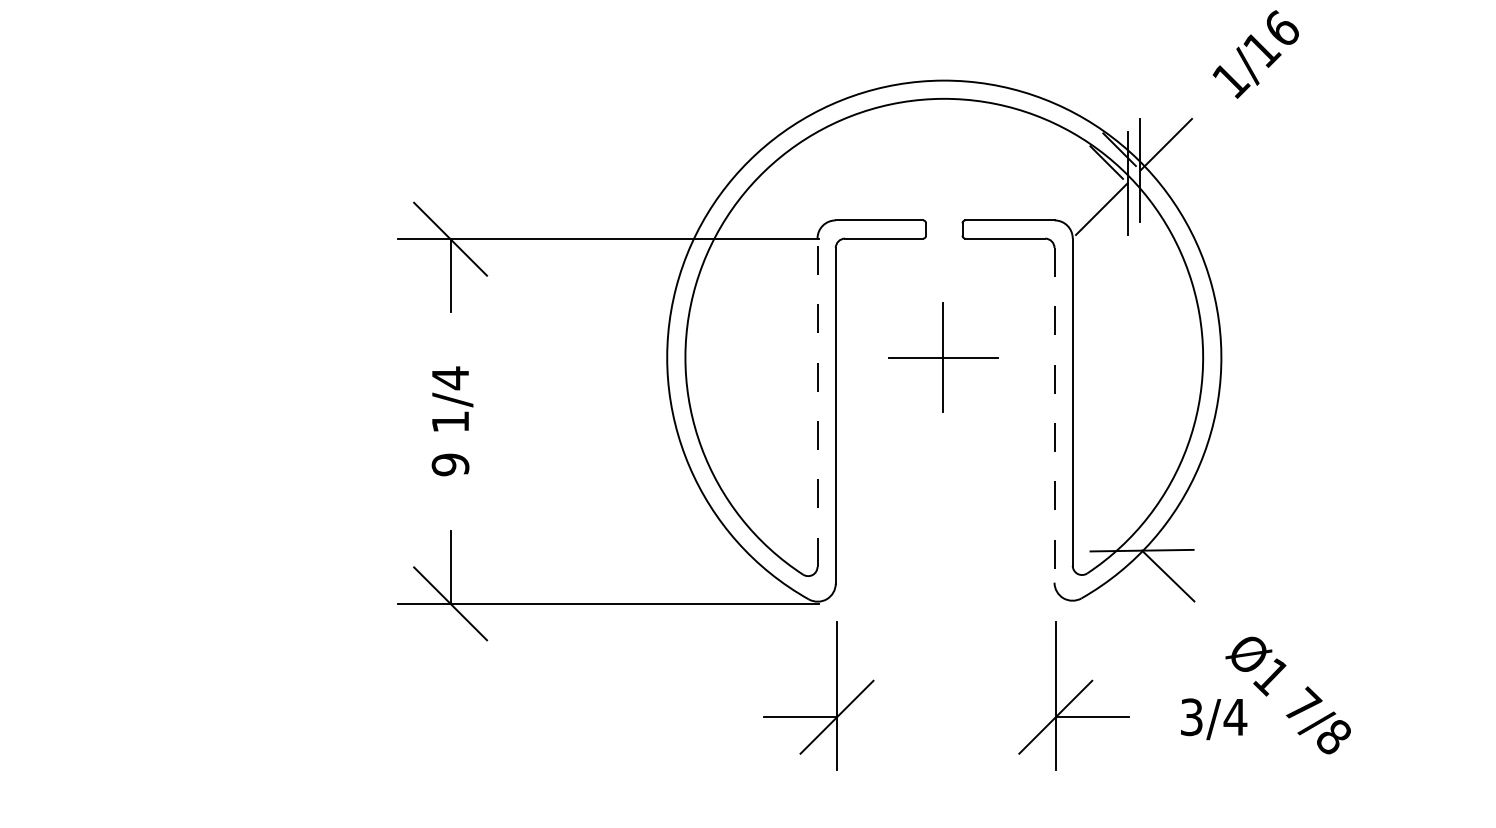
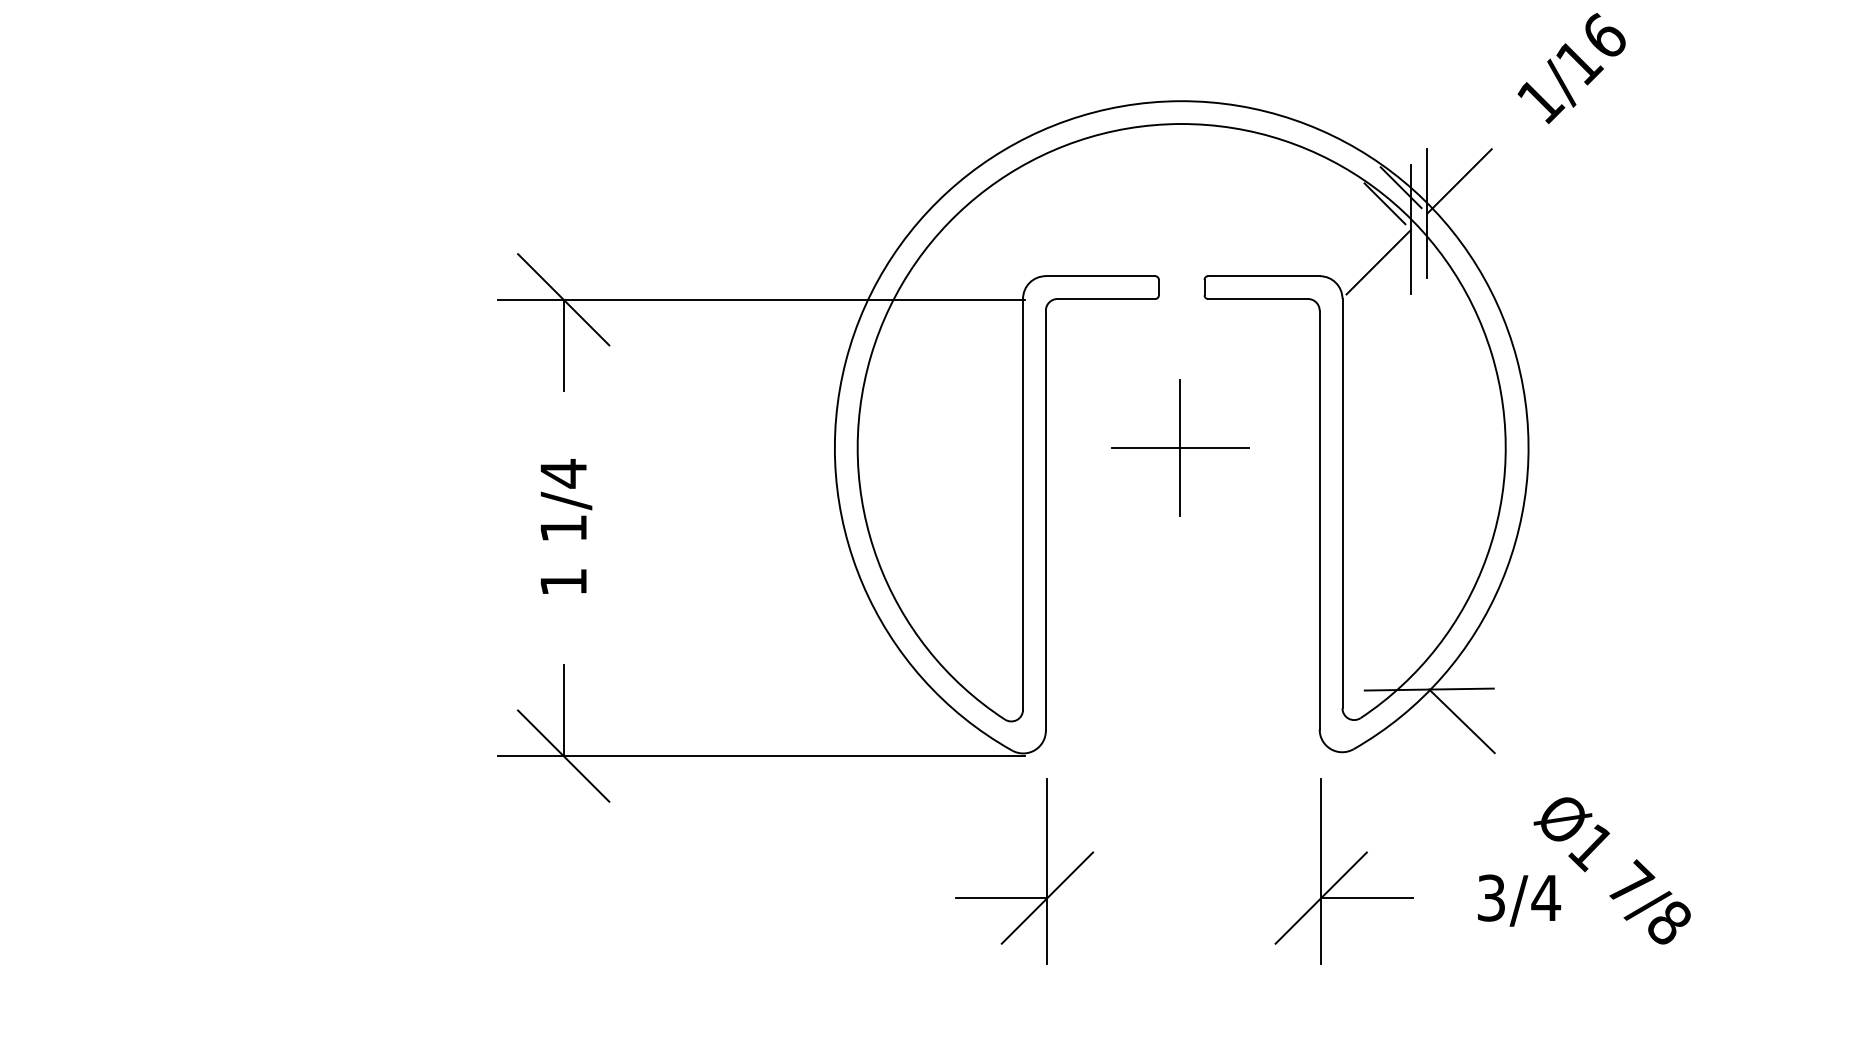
line: (817, 402) -> (1023, 503), dashed -> solid
line: (1054, 415) -> (1319, 520), dashed -> solid
text: (450, 465) -> (563, 582), 9 -> 1

